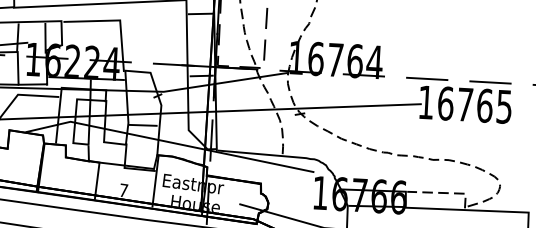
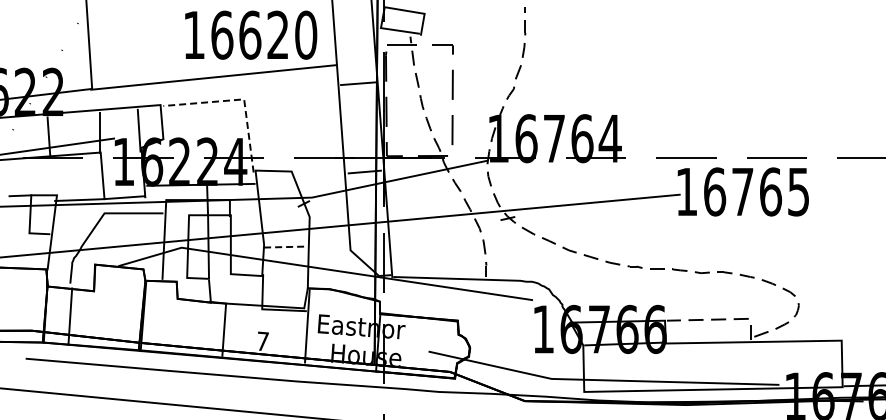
line: (117, 20) -> (240, 99), solid -> dashed
line: (143, 125) -> (285, 247), solid -> dashed

